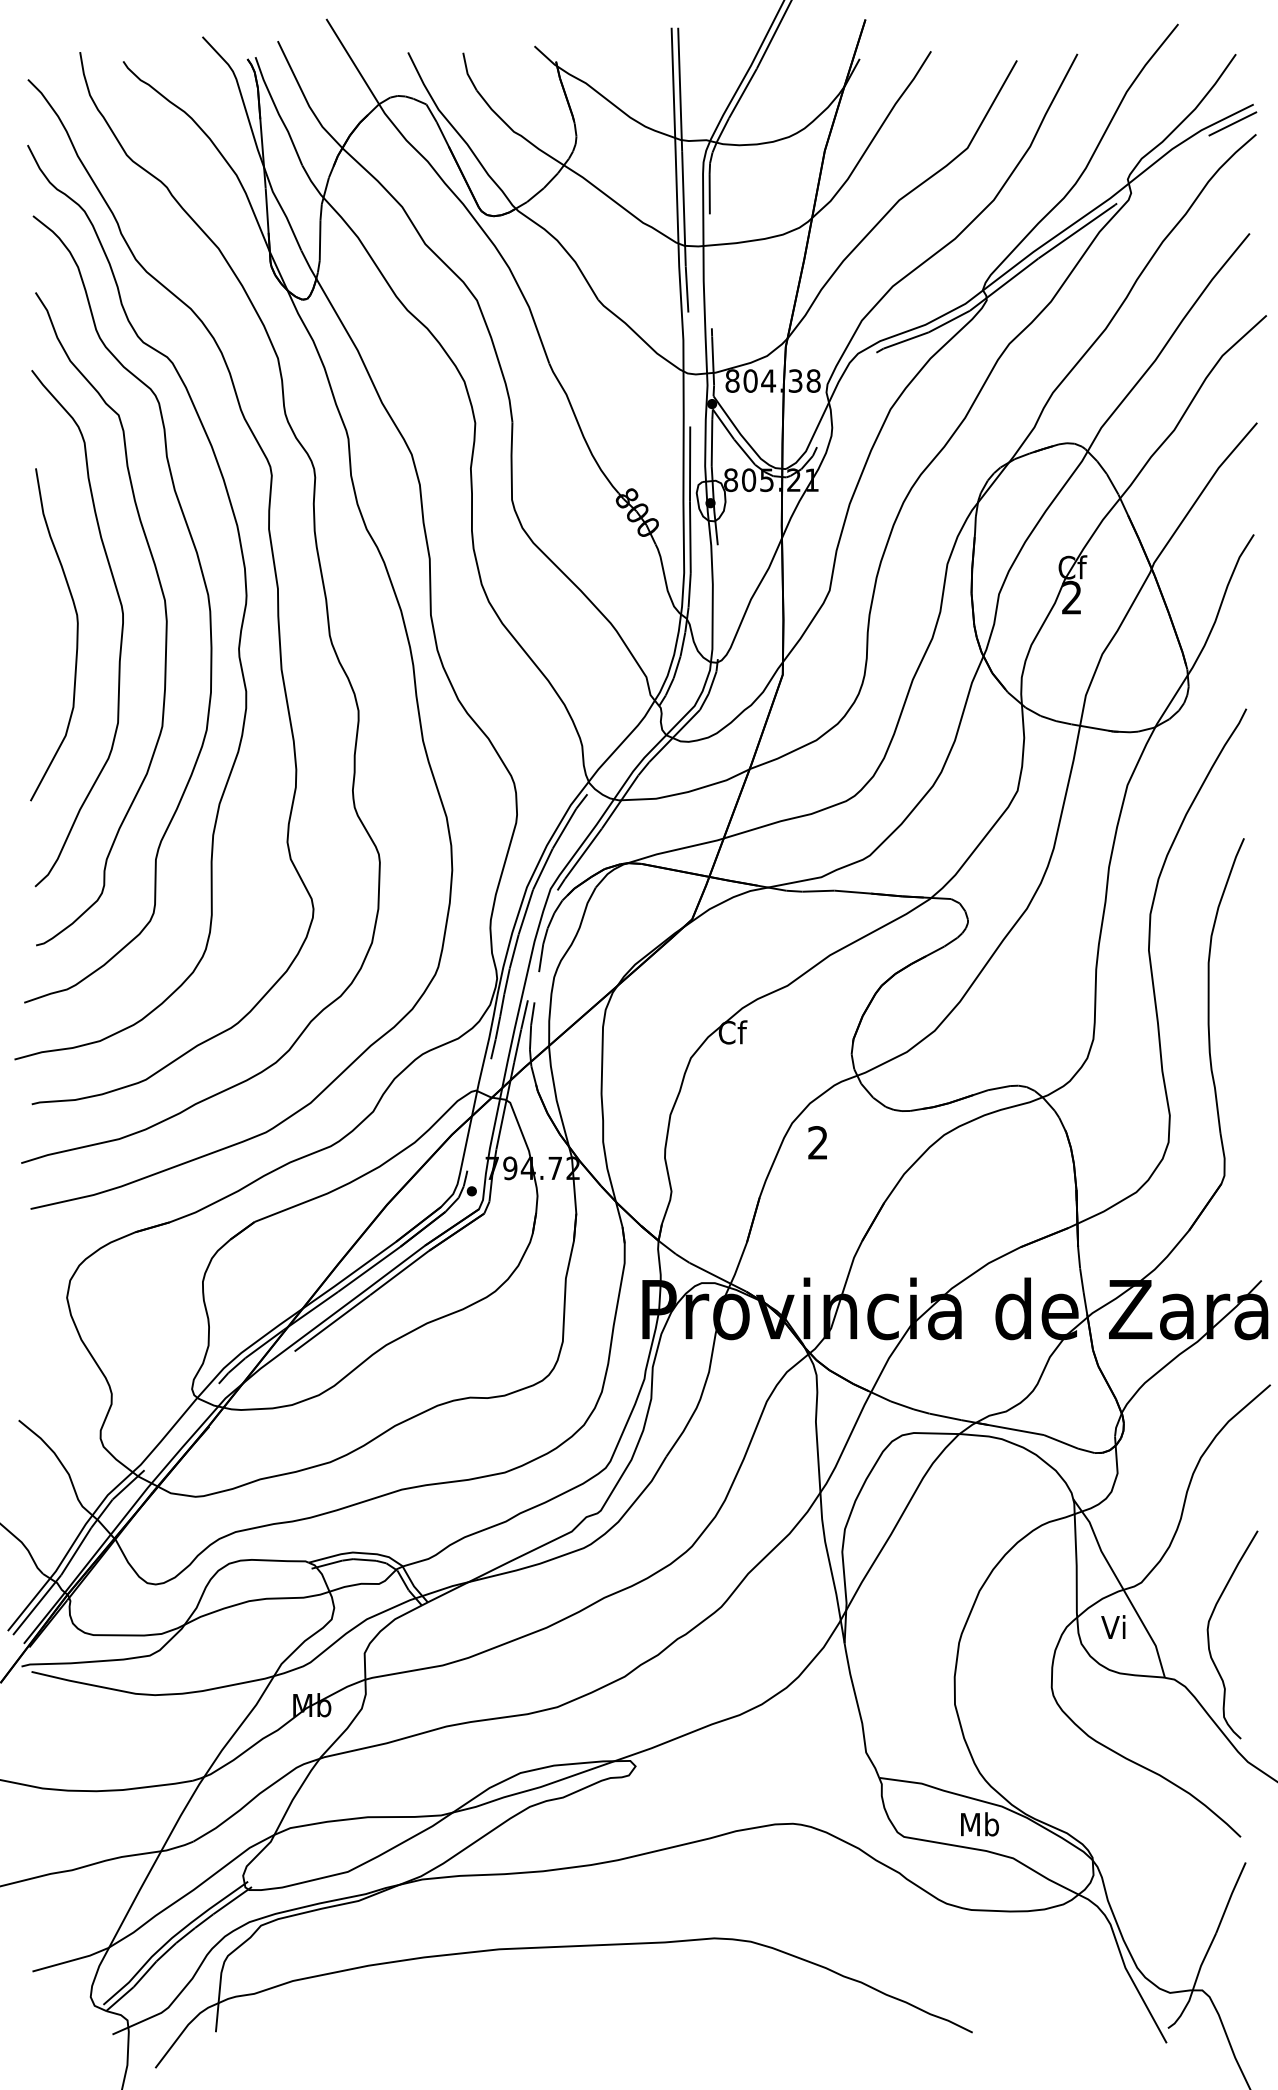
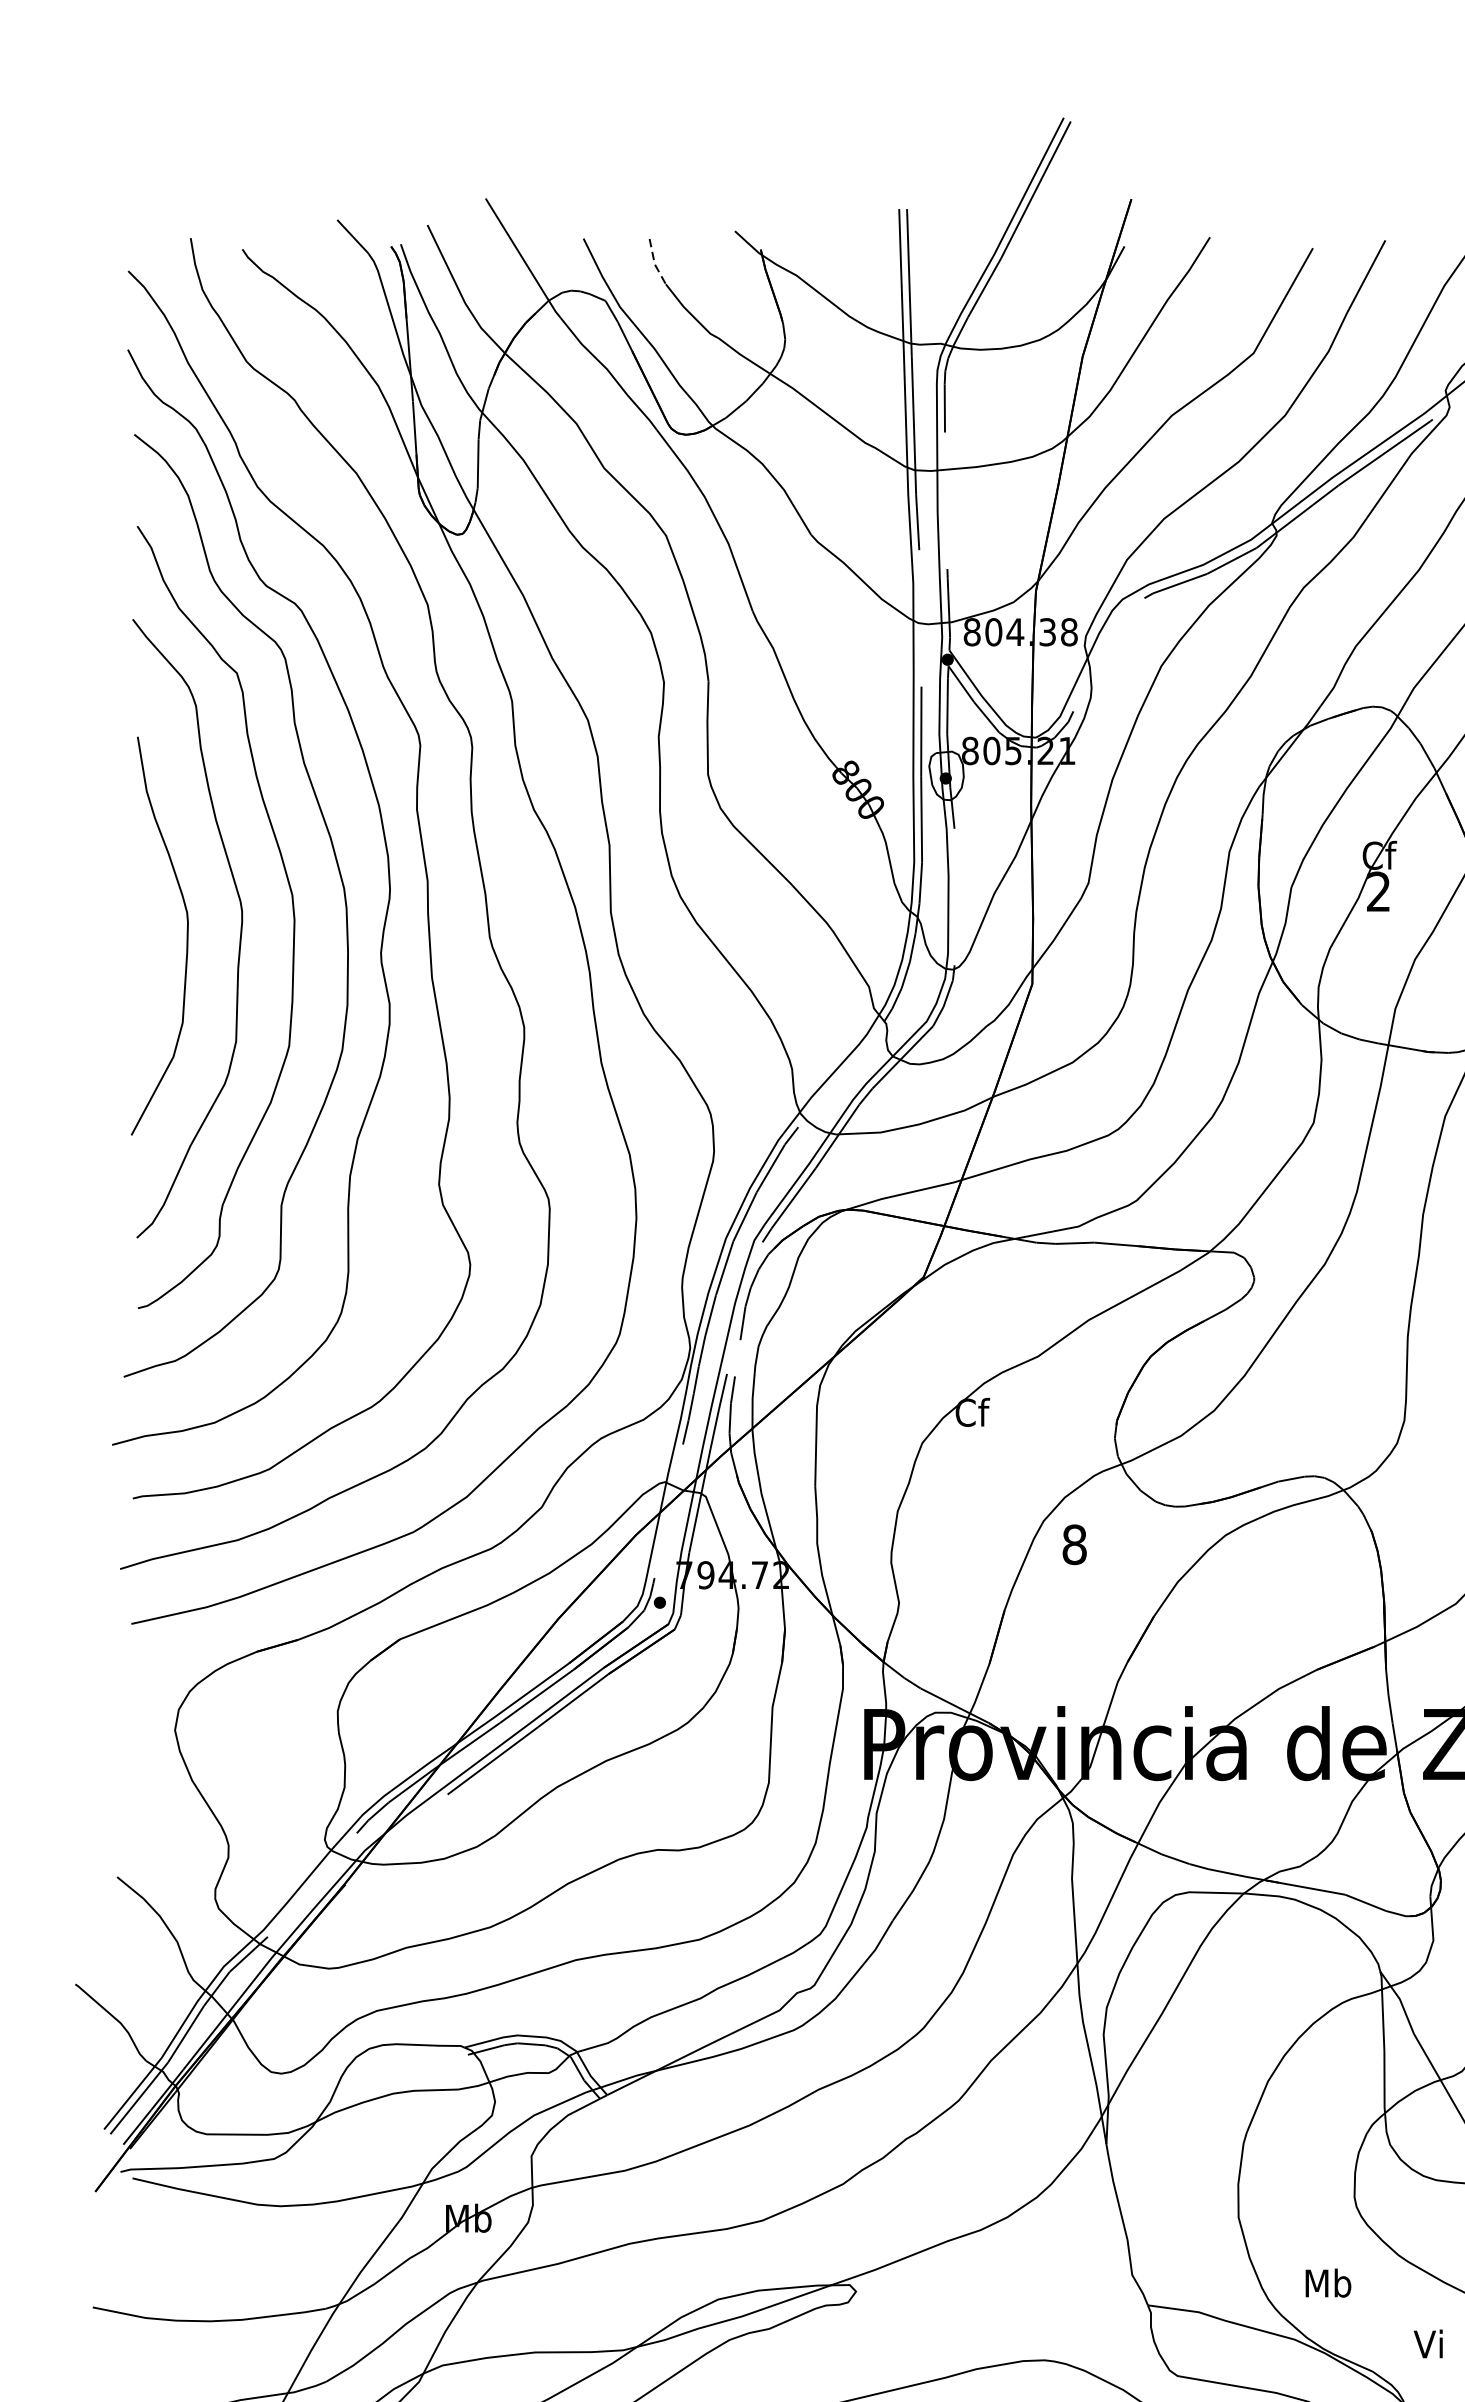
line: (467, 73) -> (654, 263), solid -> dashed
text: (818, 1142) -> (1075, 1544), 2 -> 8
text: (1113, 1626) -> (1428, 2343), moved
text: (979, 1824) -> (1327, 2283), moved

